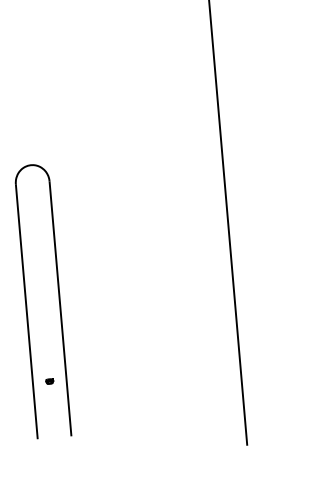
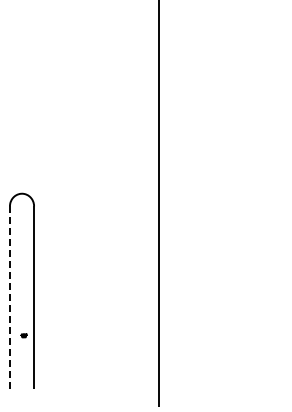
line: (26, 312) -> (9, 298), solid -> dashed
part: (48, 381) -> (23, 335), moved

